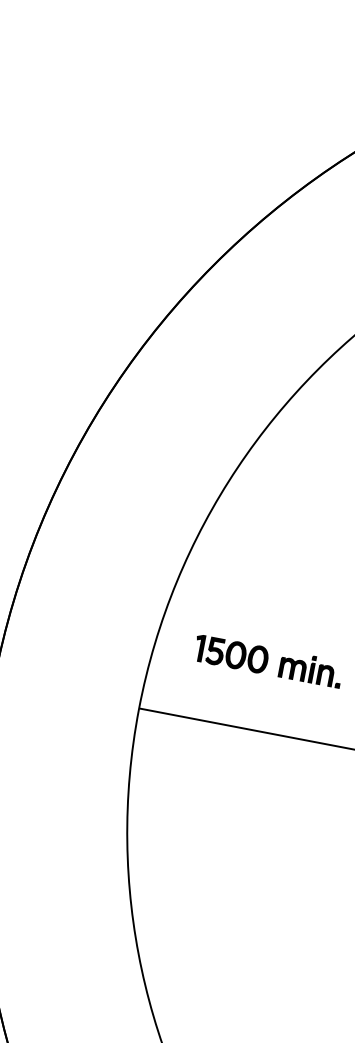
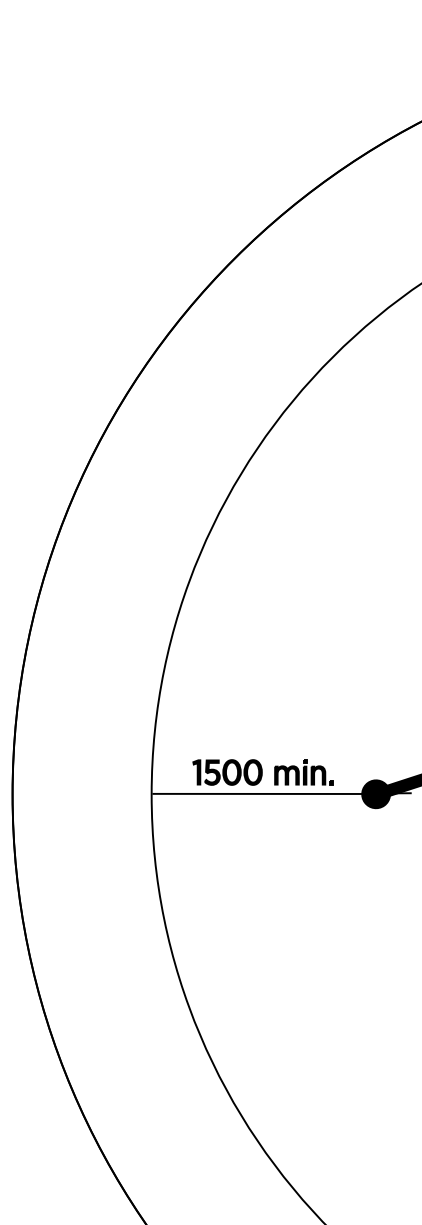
part: (267, 661) -> (262, 772), moved

